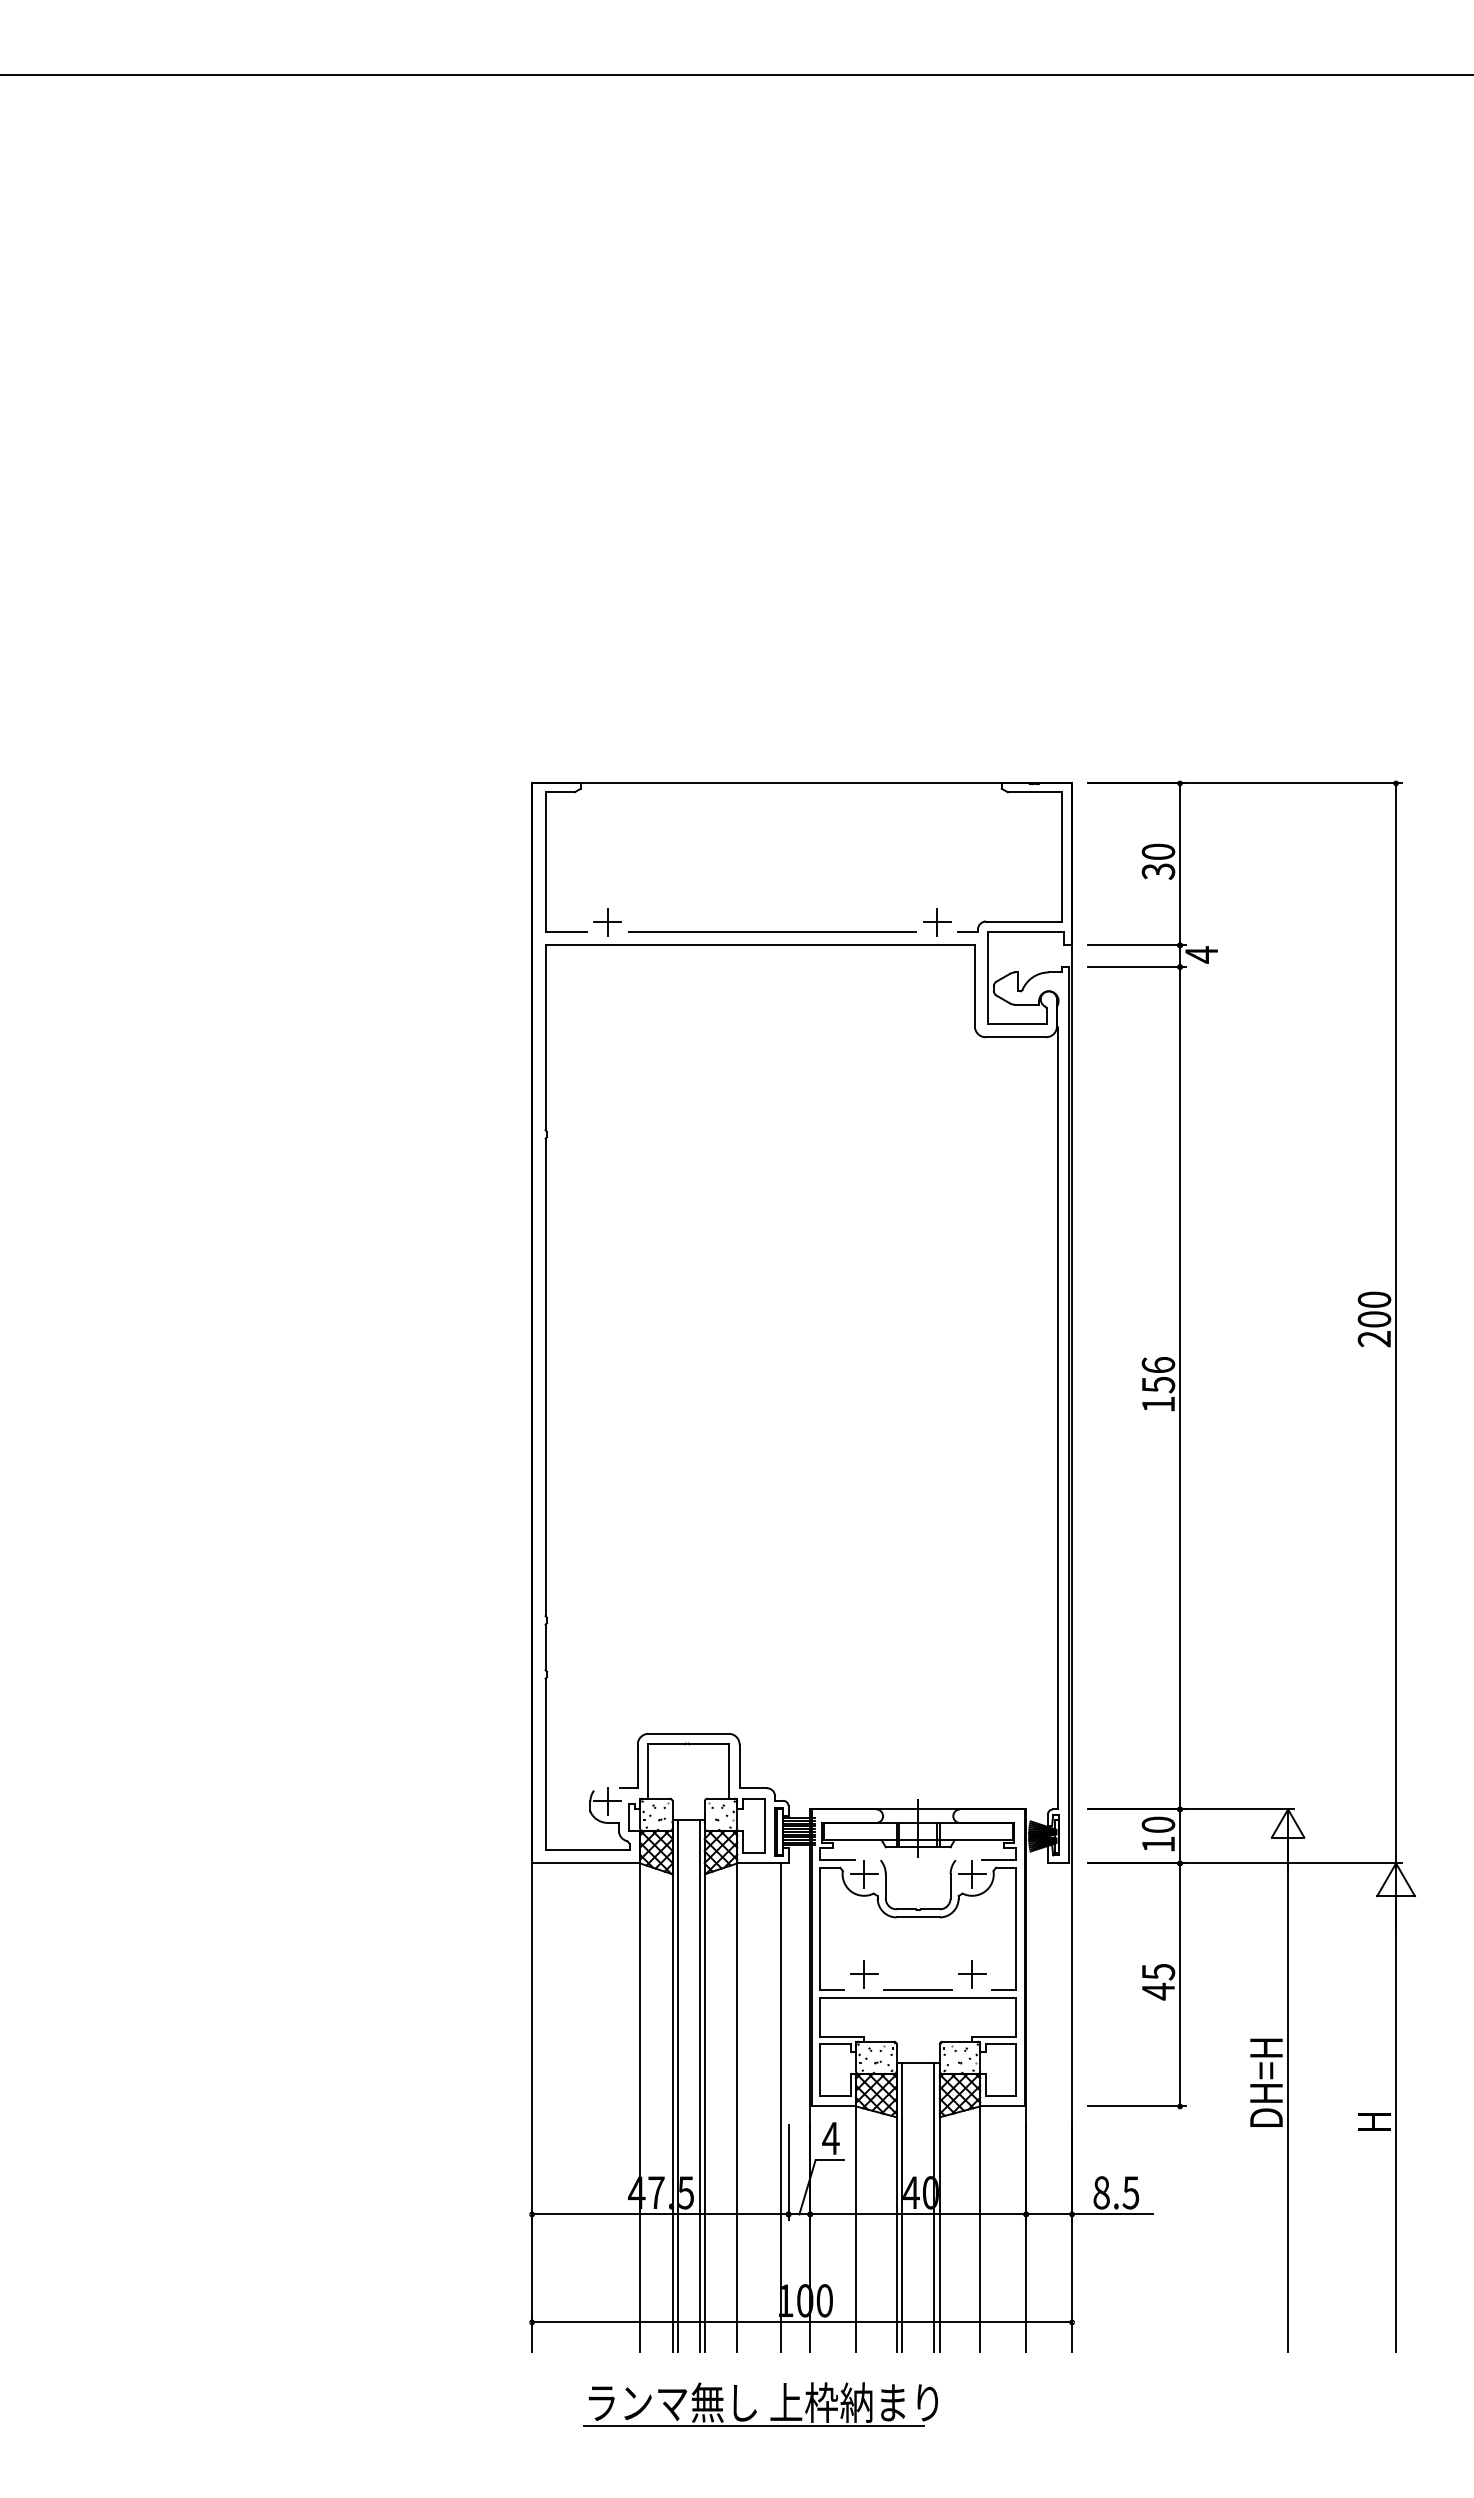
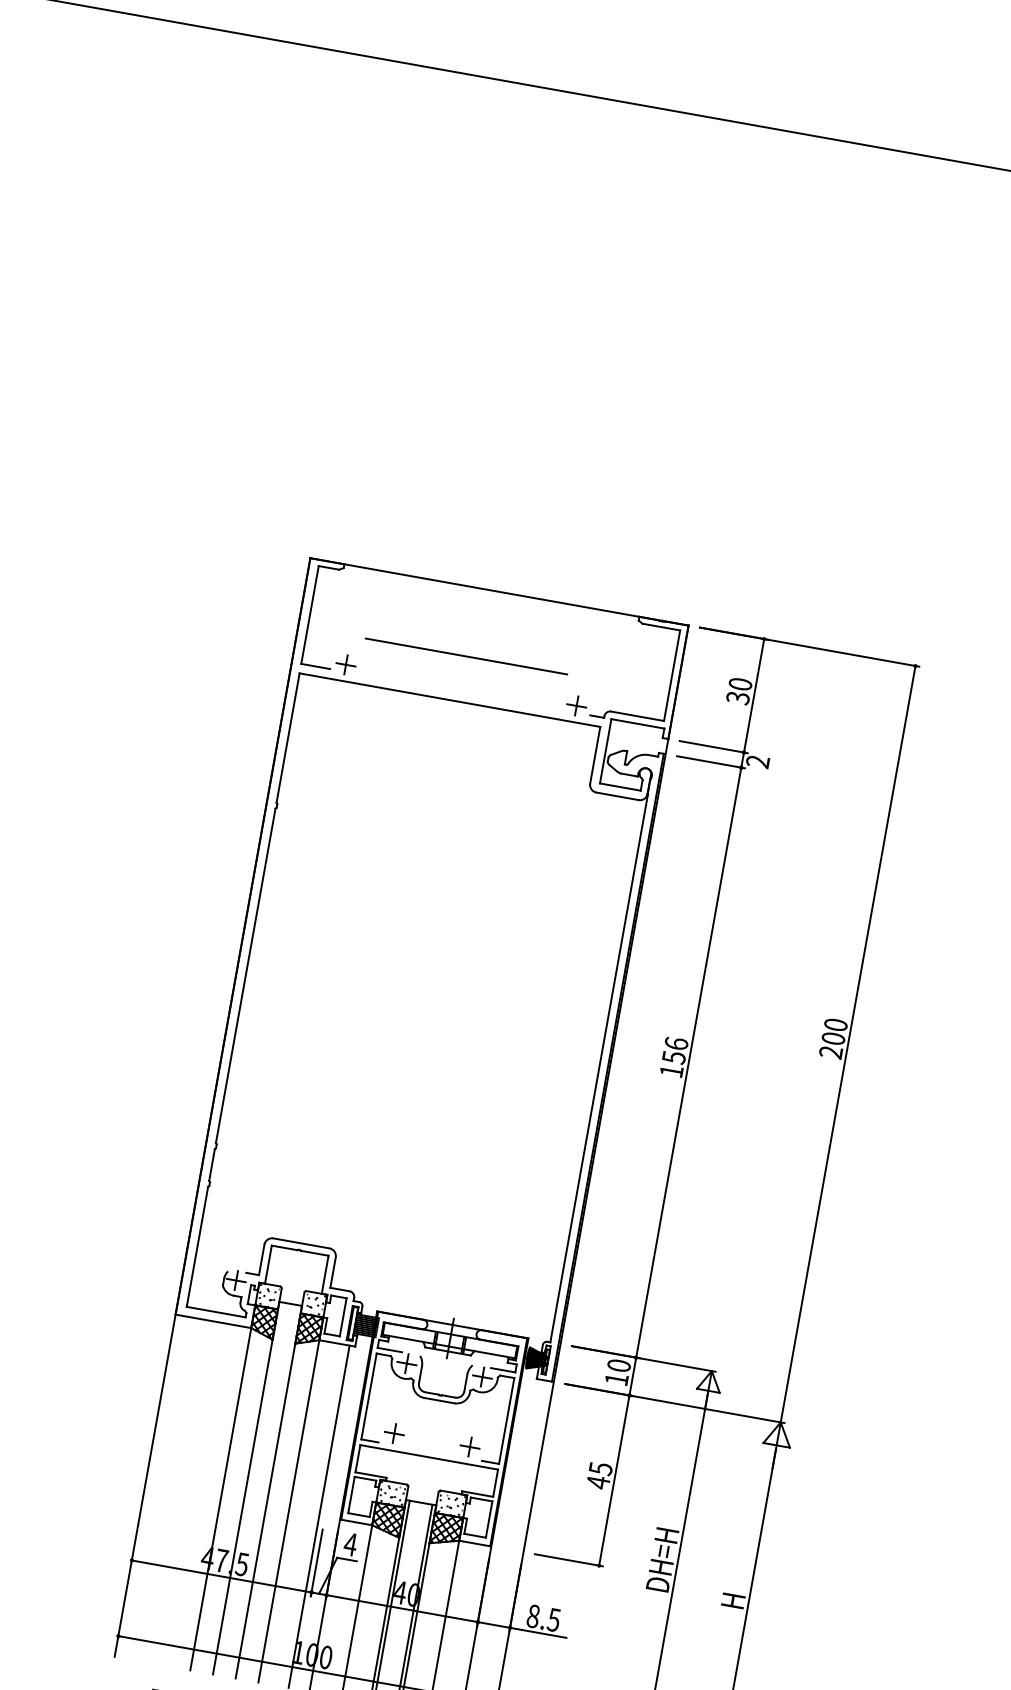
line: (772, 931) -> (466, 656), moved
text: (1201, 954) -> (757, 761), 4 -> 2
line: (918, 1990) -> (430, 1451), removed
line: (677, 2086) -> (249, 1489), removed
line: (699, 2086) -> (265, 1491), removed

